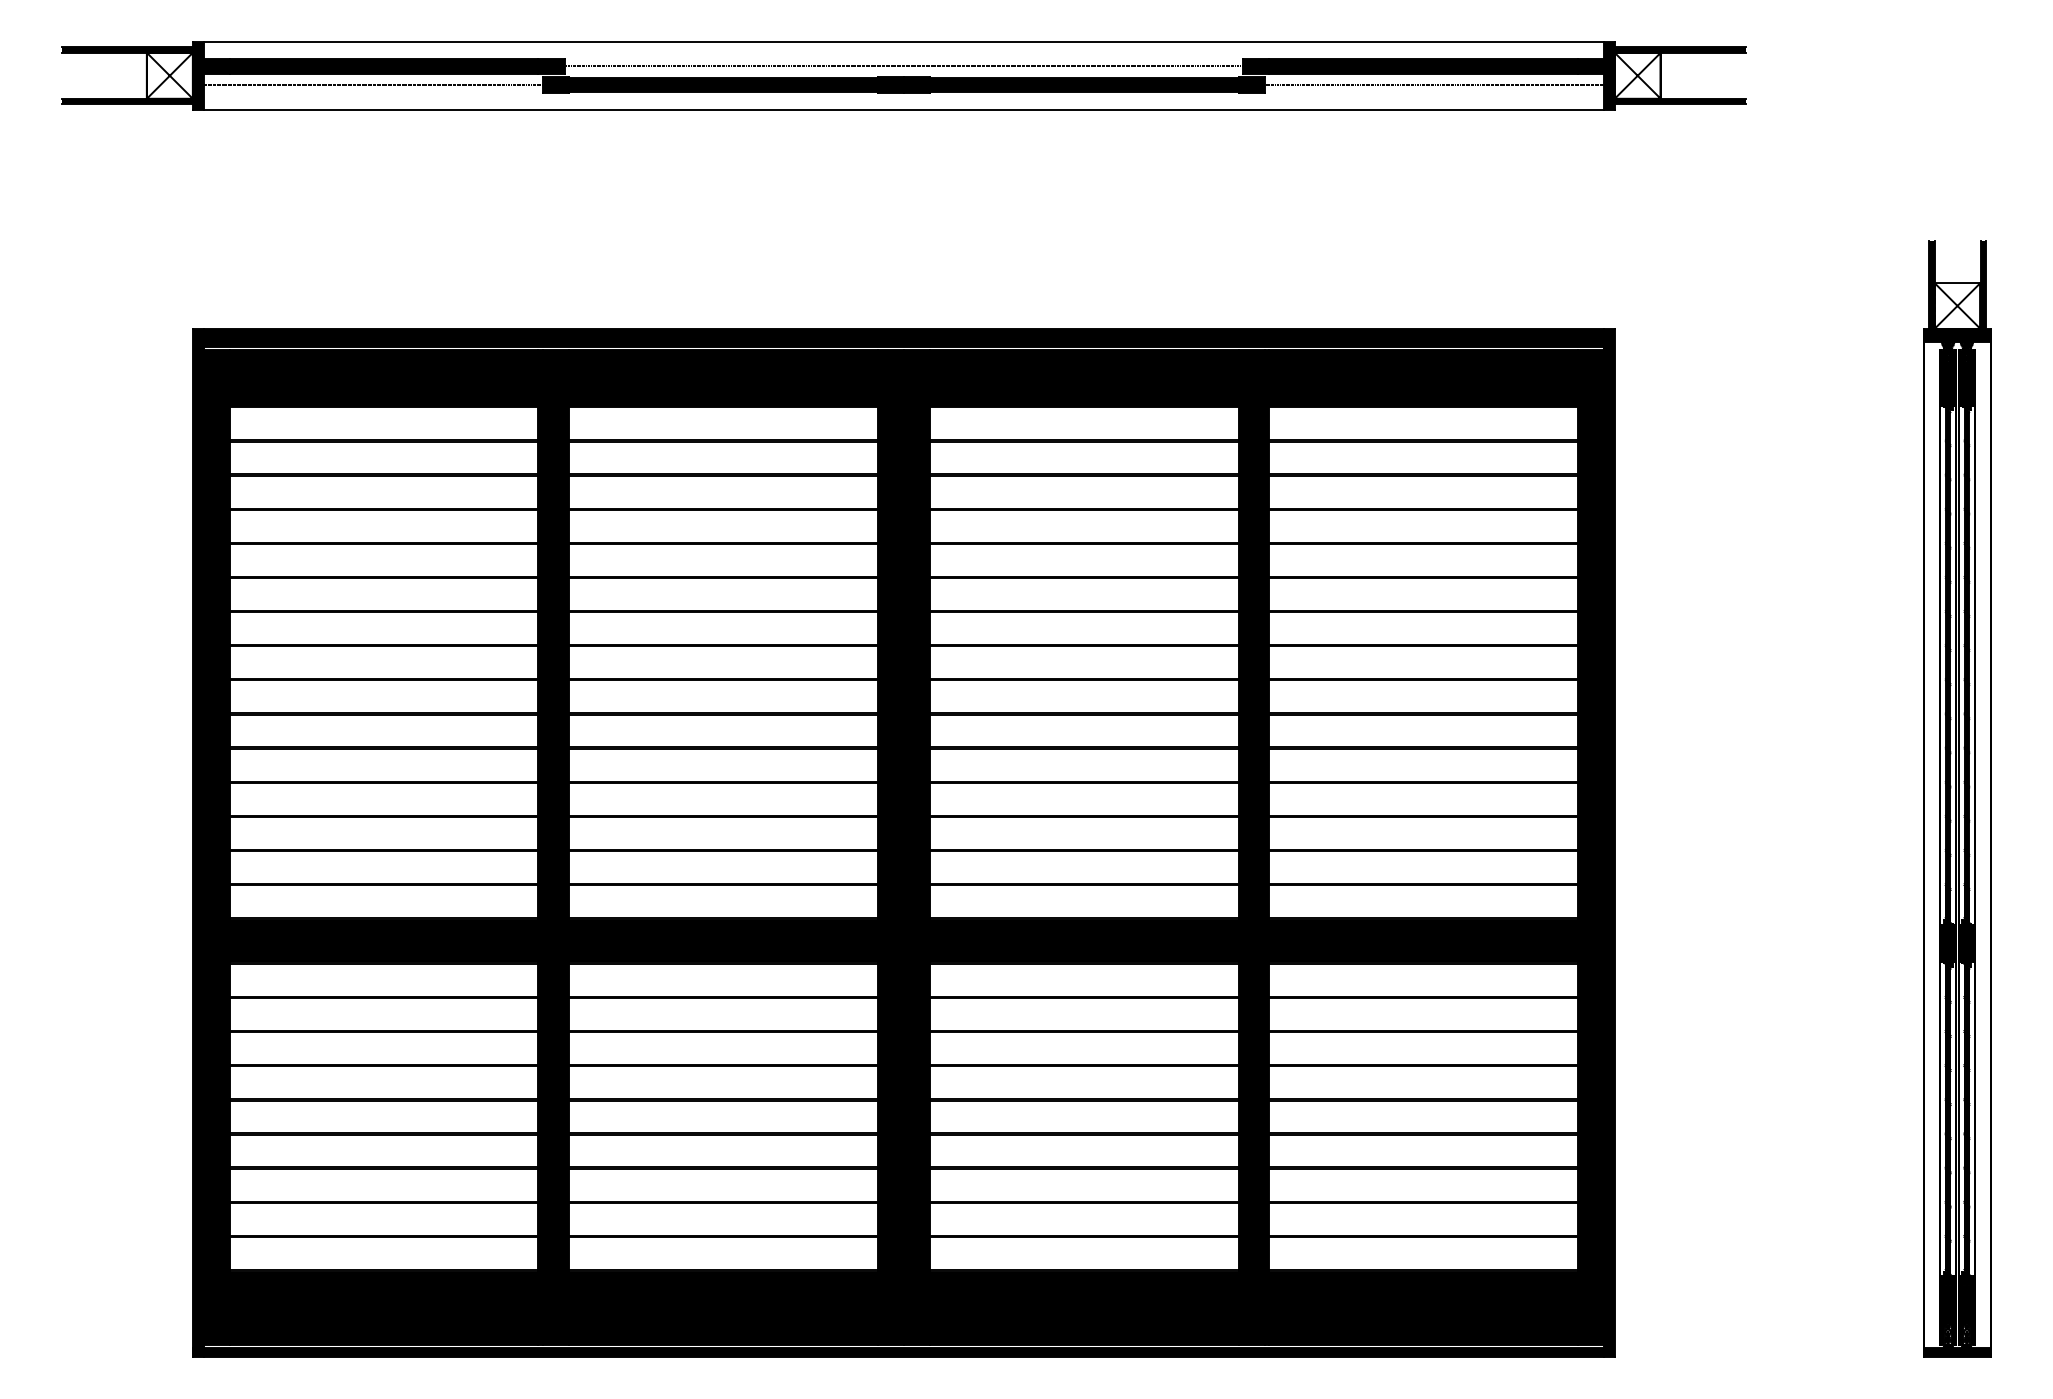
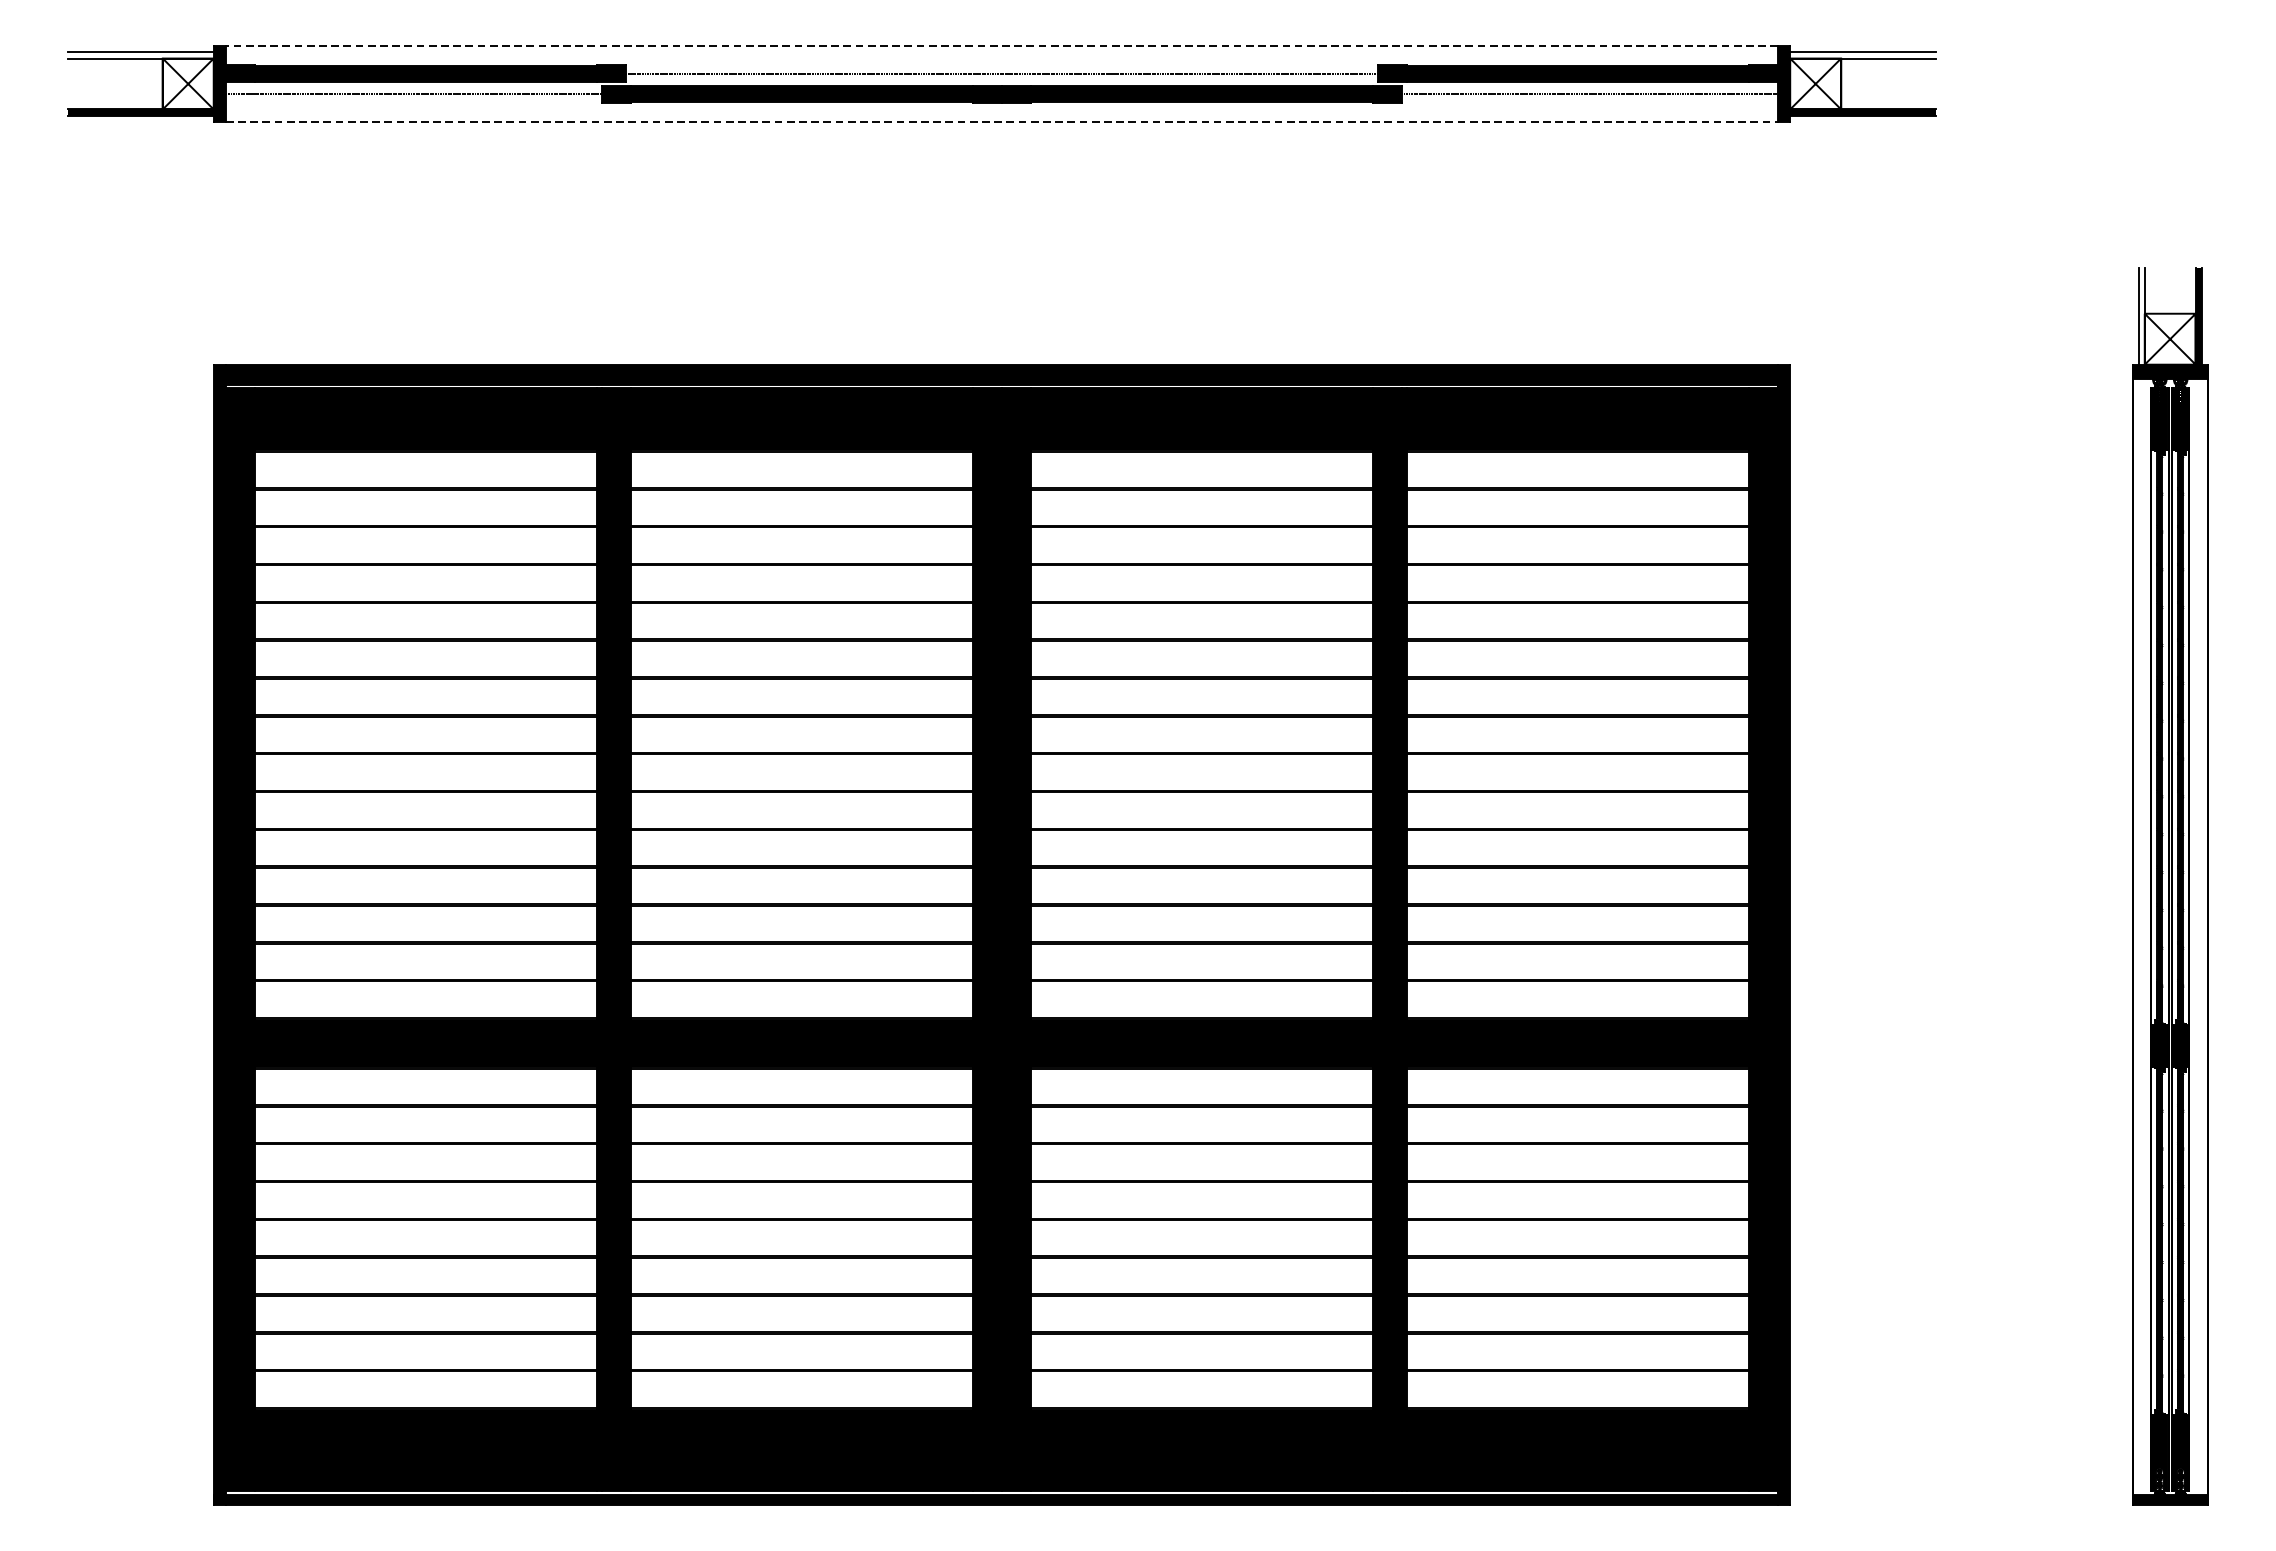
line: (903, 41) -> (1001, 45), solid -> dashed
fill: (126, 49) -> (140, 54), removed
fill: (1680, 49) -> (1863, 54), removed
line: (904, 109) -> (1002, 121), solid -> dashed
fill: (1931, 284) -> (2141, 315), removed

